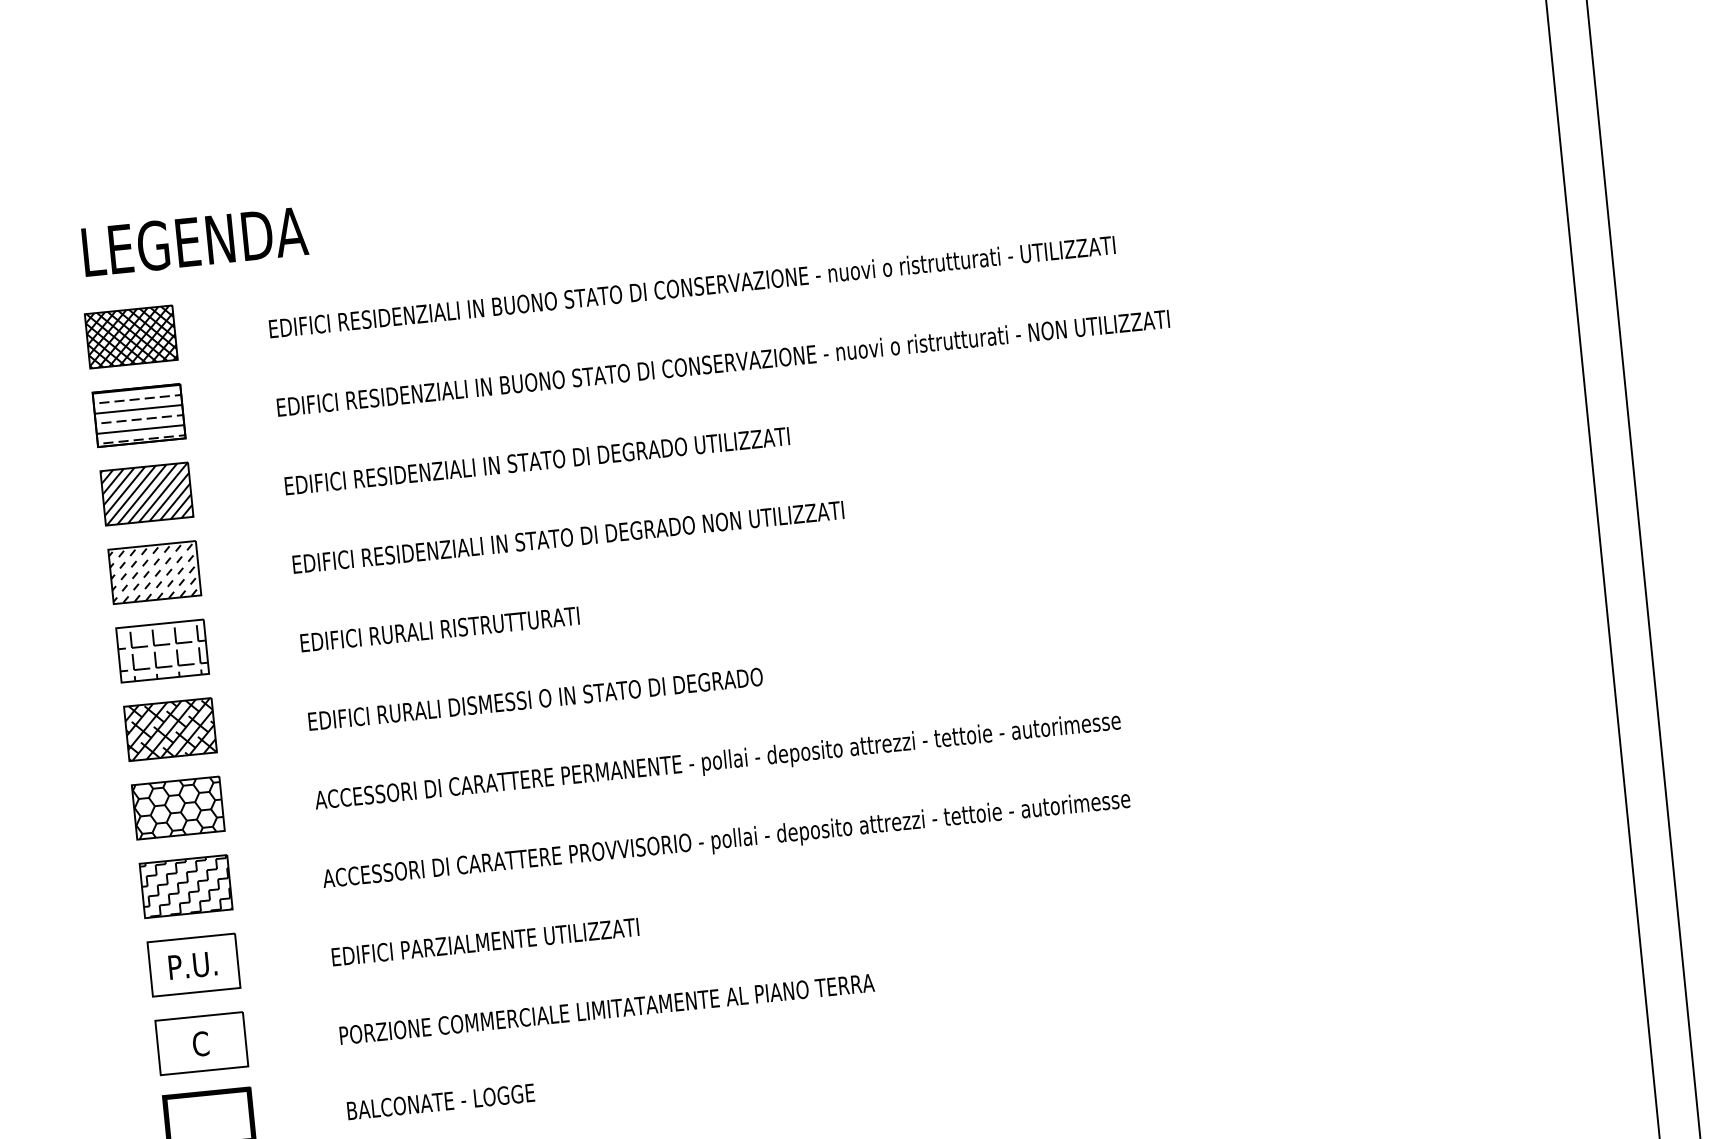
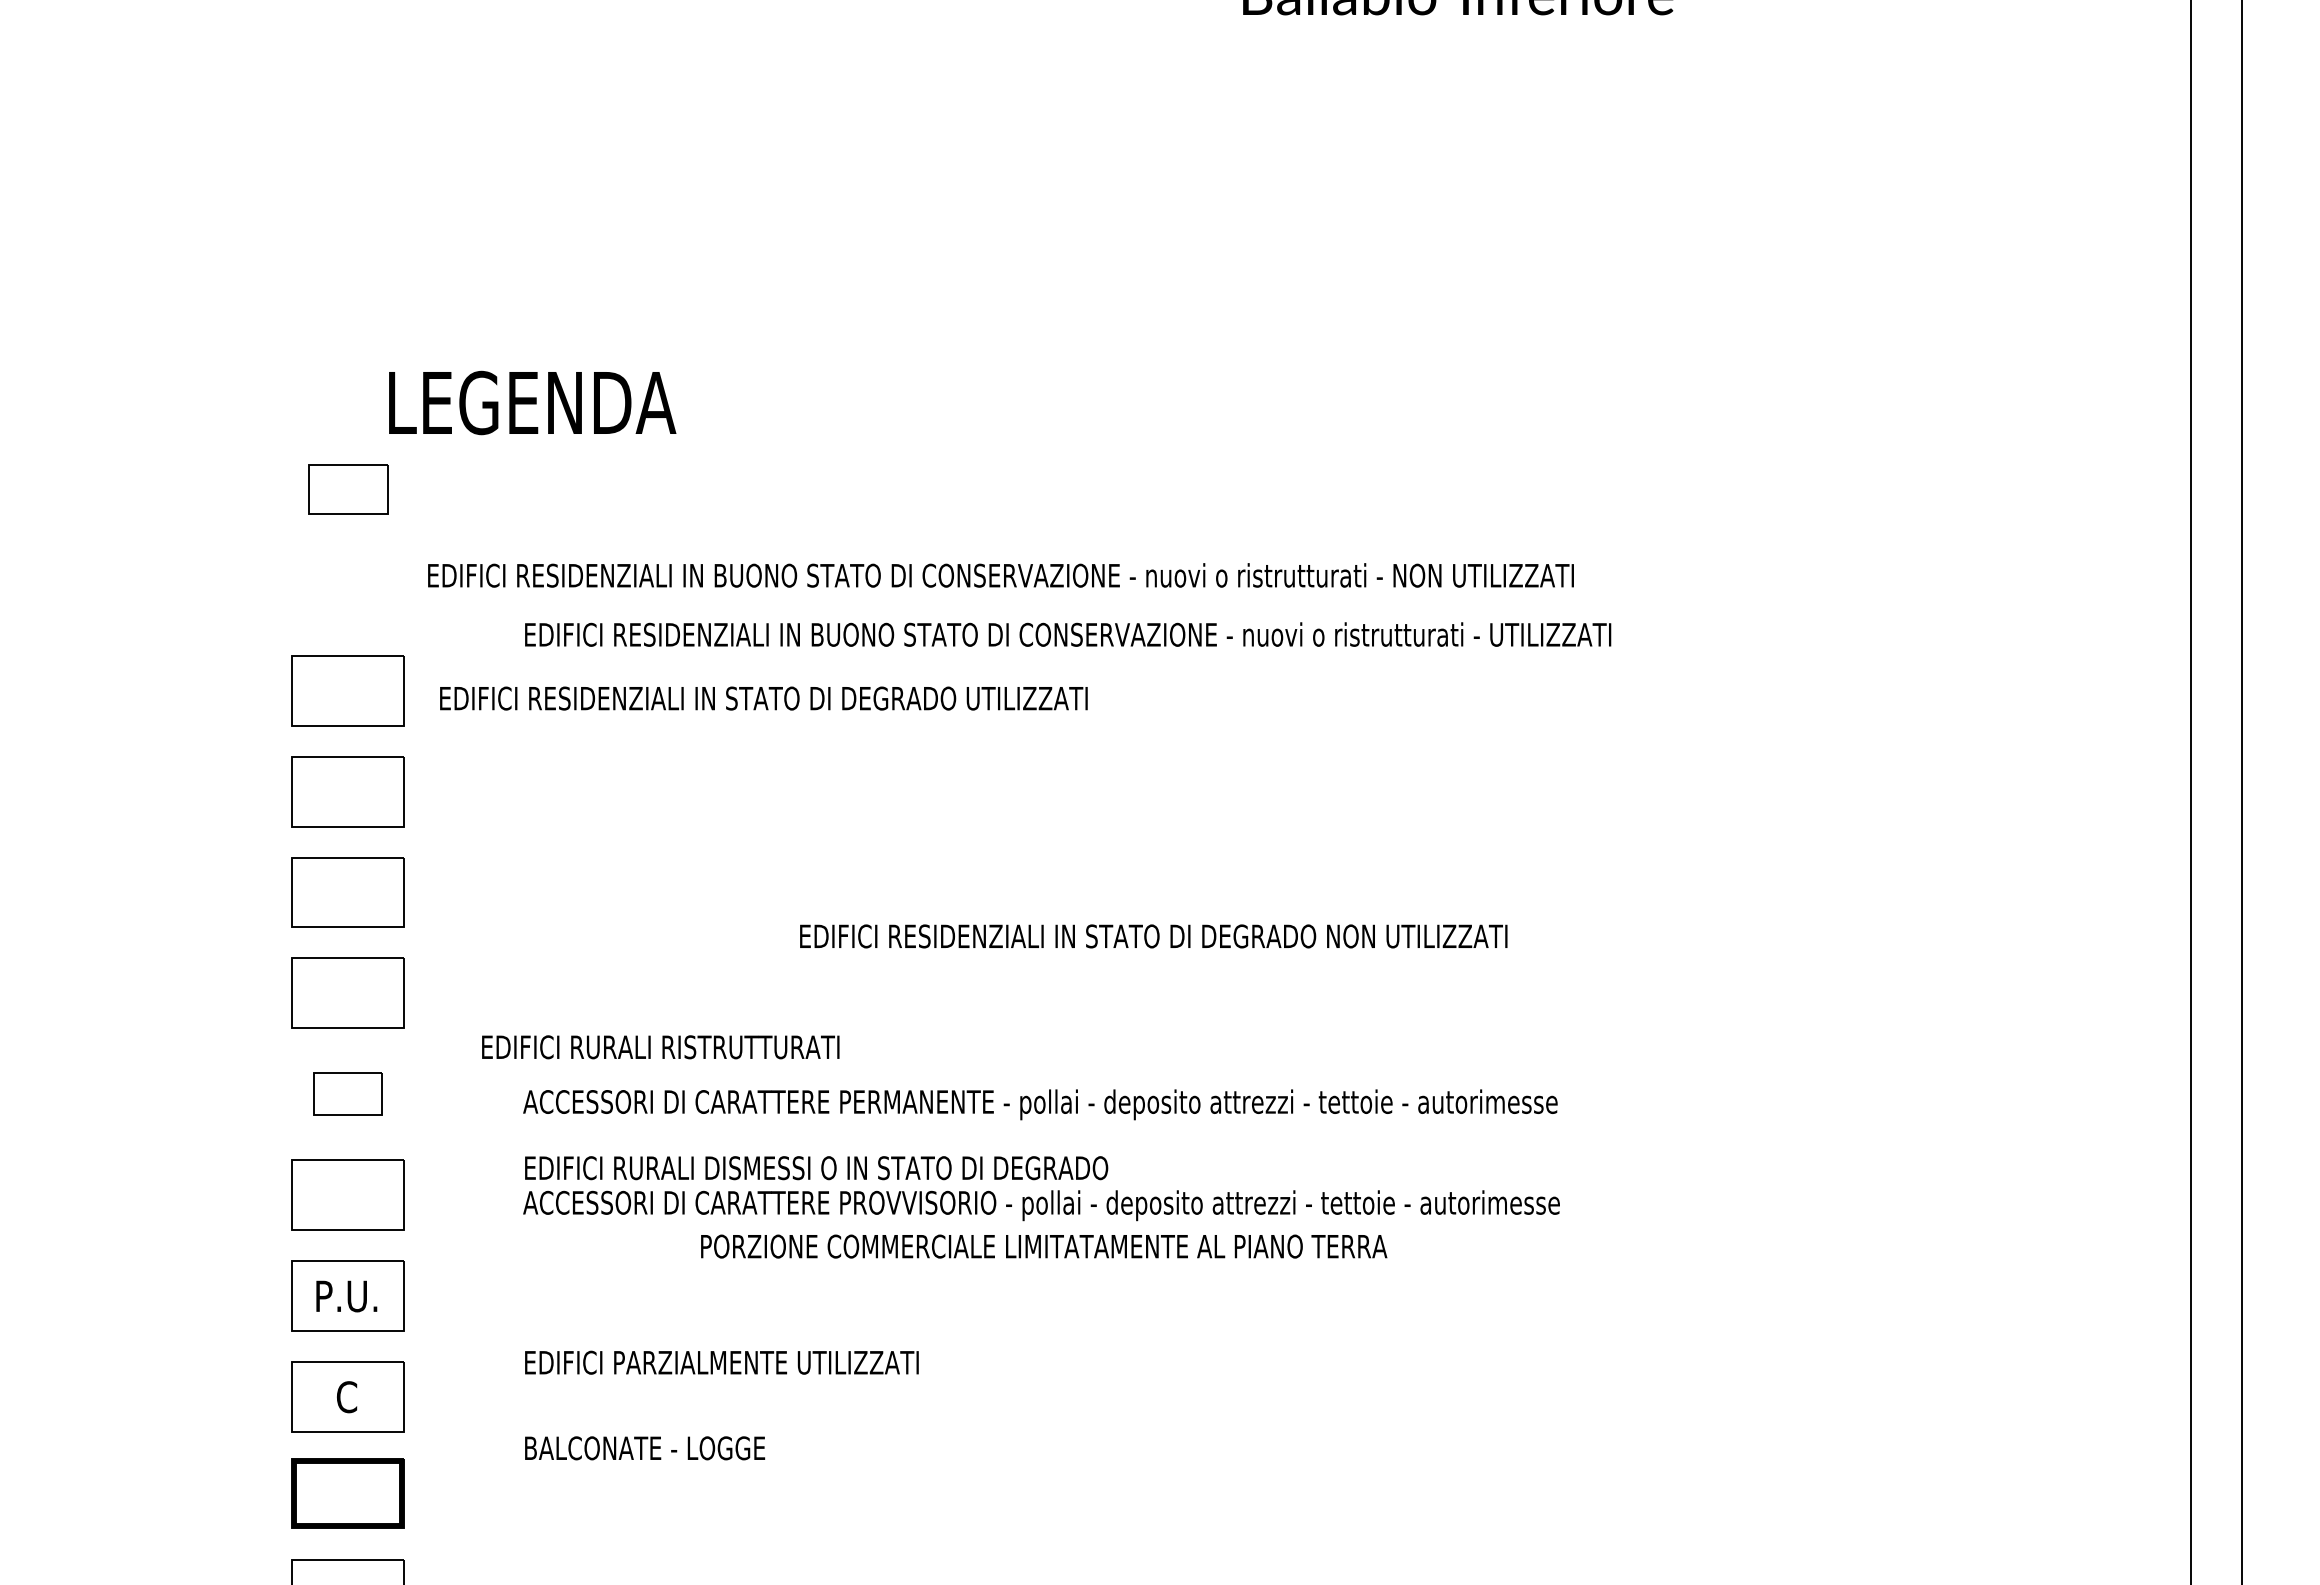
text: (195, 241) -> (532, 402), moved
text: (692, 286) -> (1068, 634), moved
part: (130, 336) -> (347, 488), size x0.7
text: (722, 363) -> (1000, 575), moved
part: (138, 415) -> (347, 589), removed
text: (536, 461) -> (763, 698), moved
hatch: (147, 493) -> (348, 690), removed
text: (568, 537) -> (1153, 936), moved
hatch: (152, 573) -> (345, 792), removed
text: (439, 629) -> (660, 1047), moved
hatch: (163, 653) -> (348, 895), removed
text: (535, 699) -> (816, 1168), moved
hatch: (170, 729) -> (348, 993), removed
part: (177, 807) -> (347, 1093), size x0.6
hatch: (186, 886) -> (348, 1195), removed
text: (485, 941) -> (721, 1362), moved
text: (607, 1009) -> (1044, 1246), moved
text: (441, 1102) -> (645, 1448), moved

